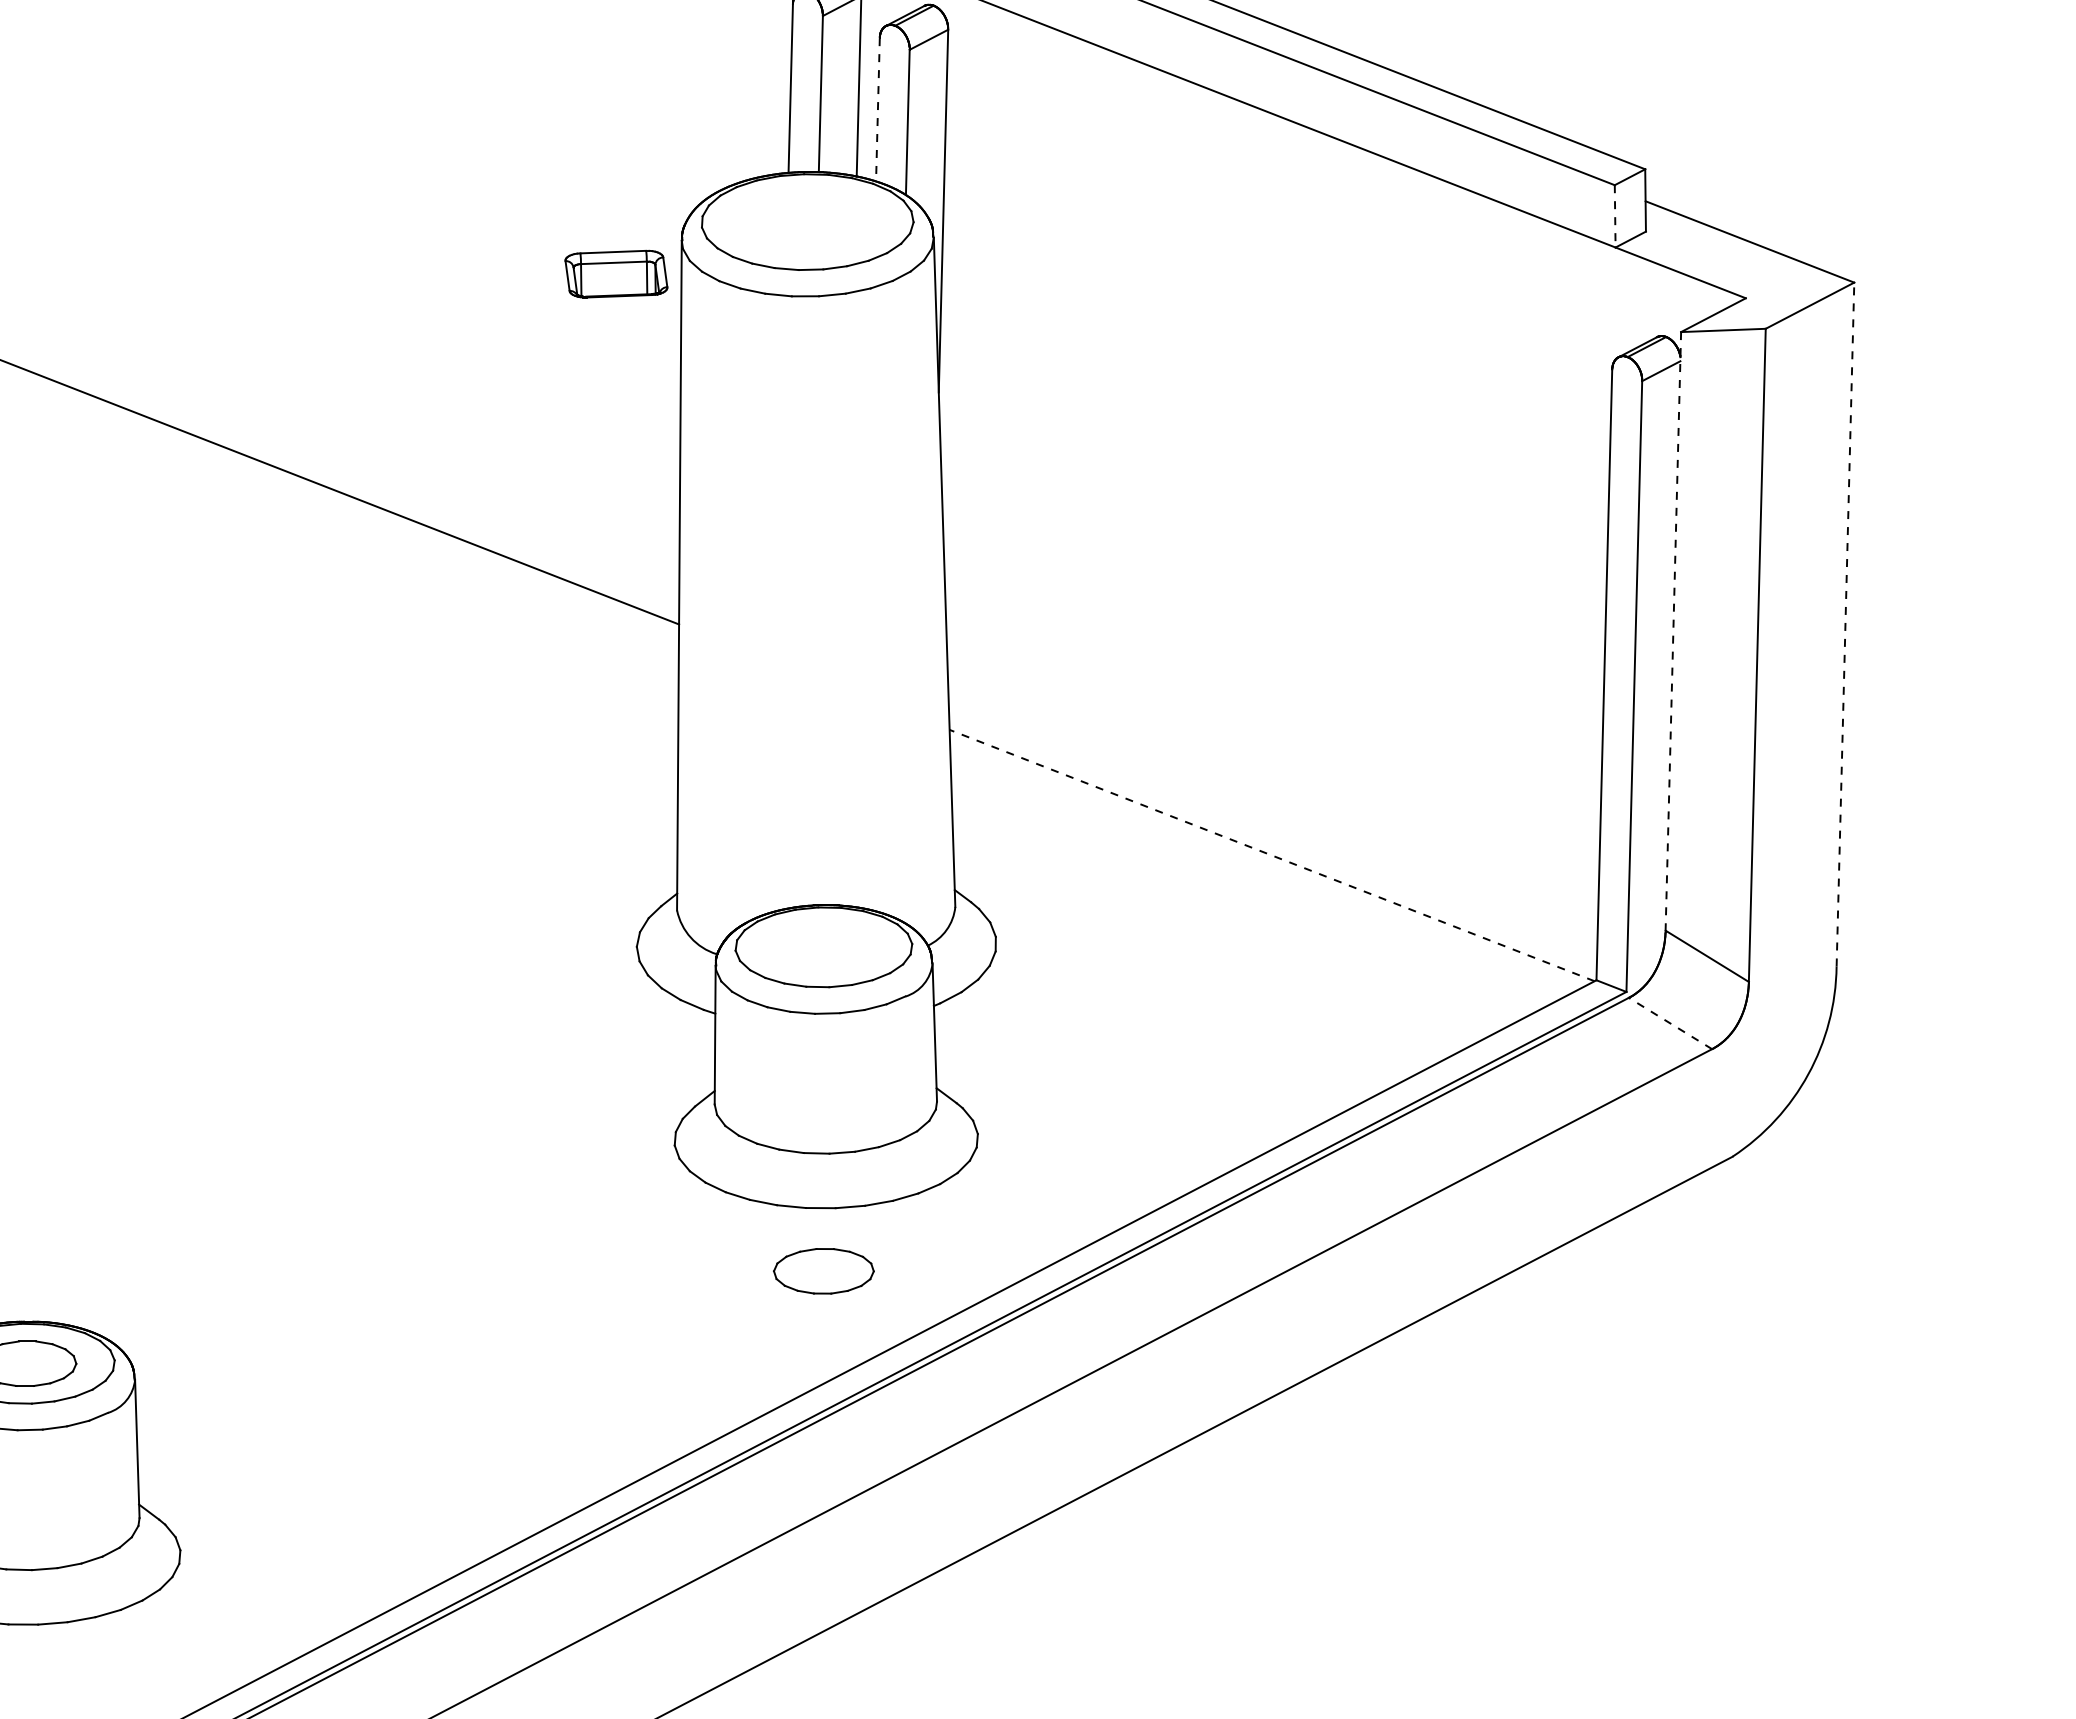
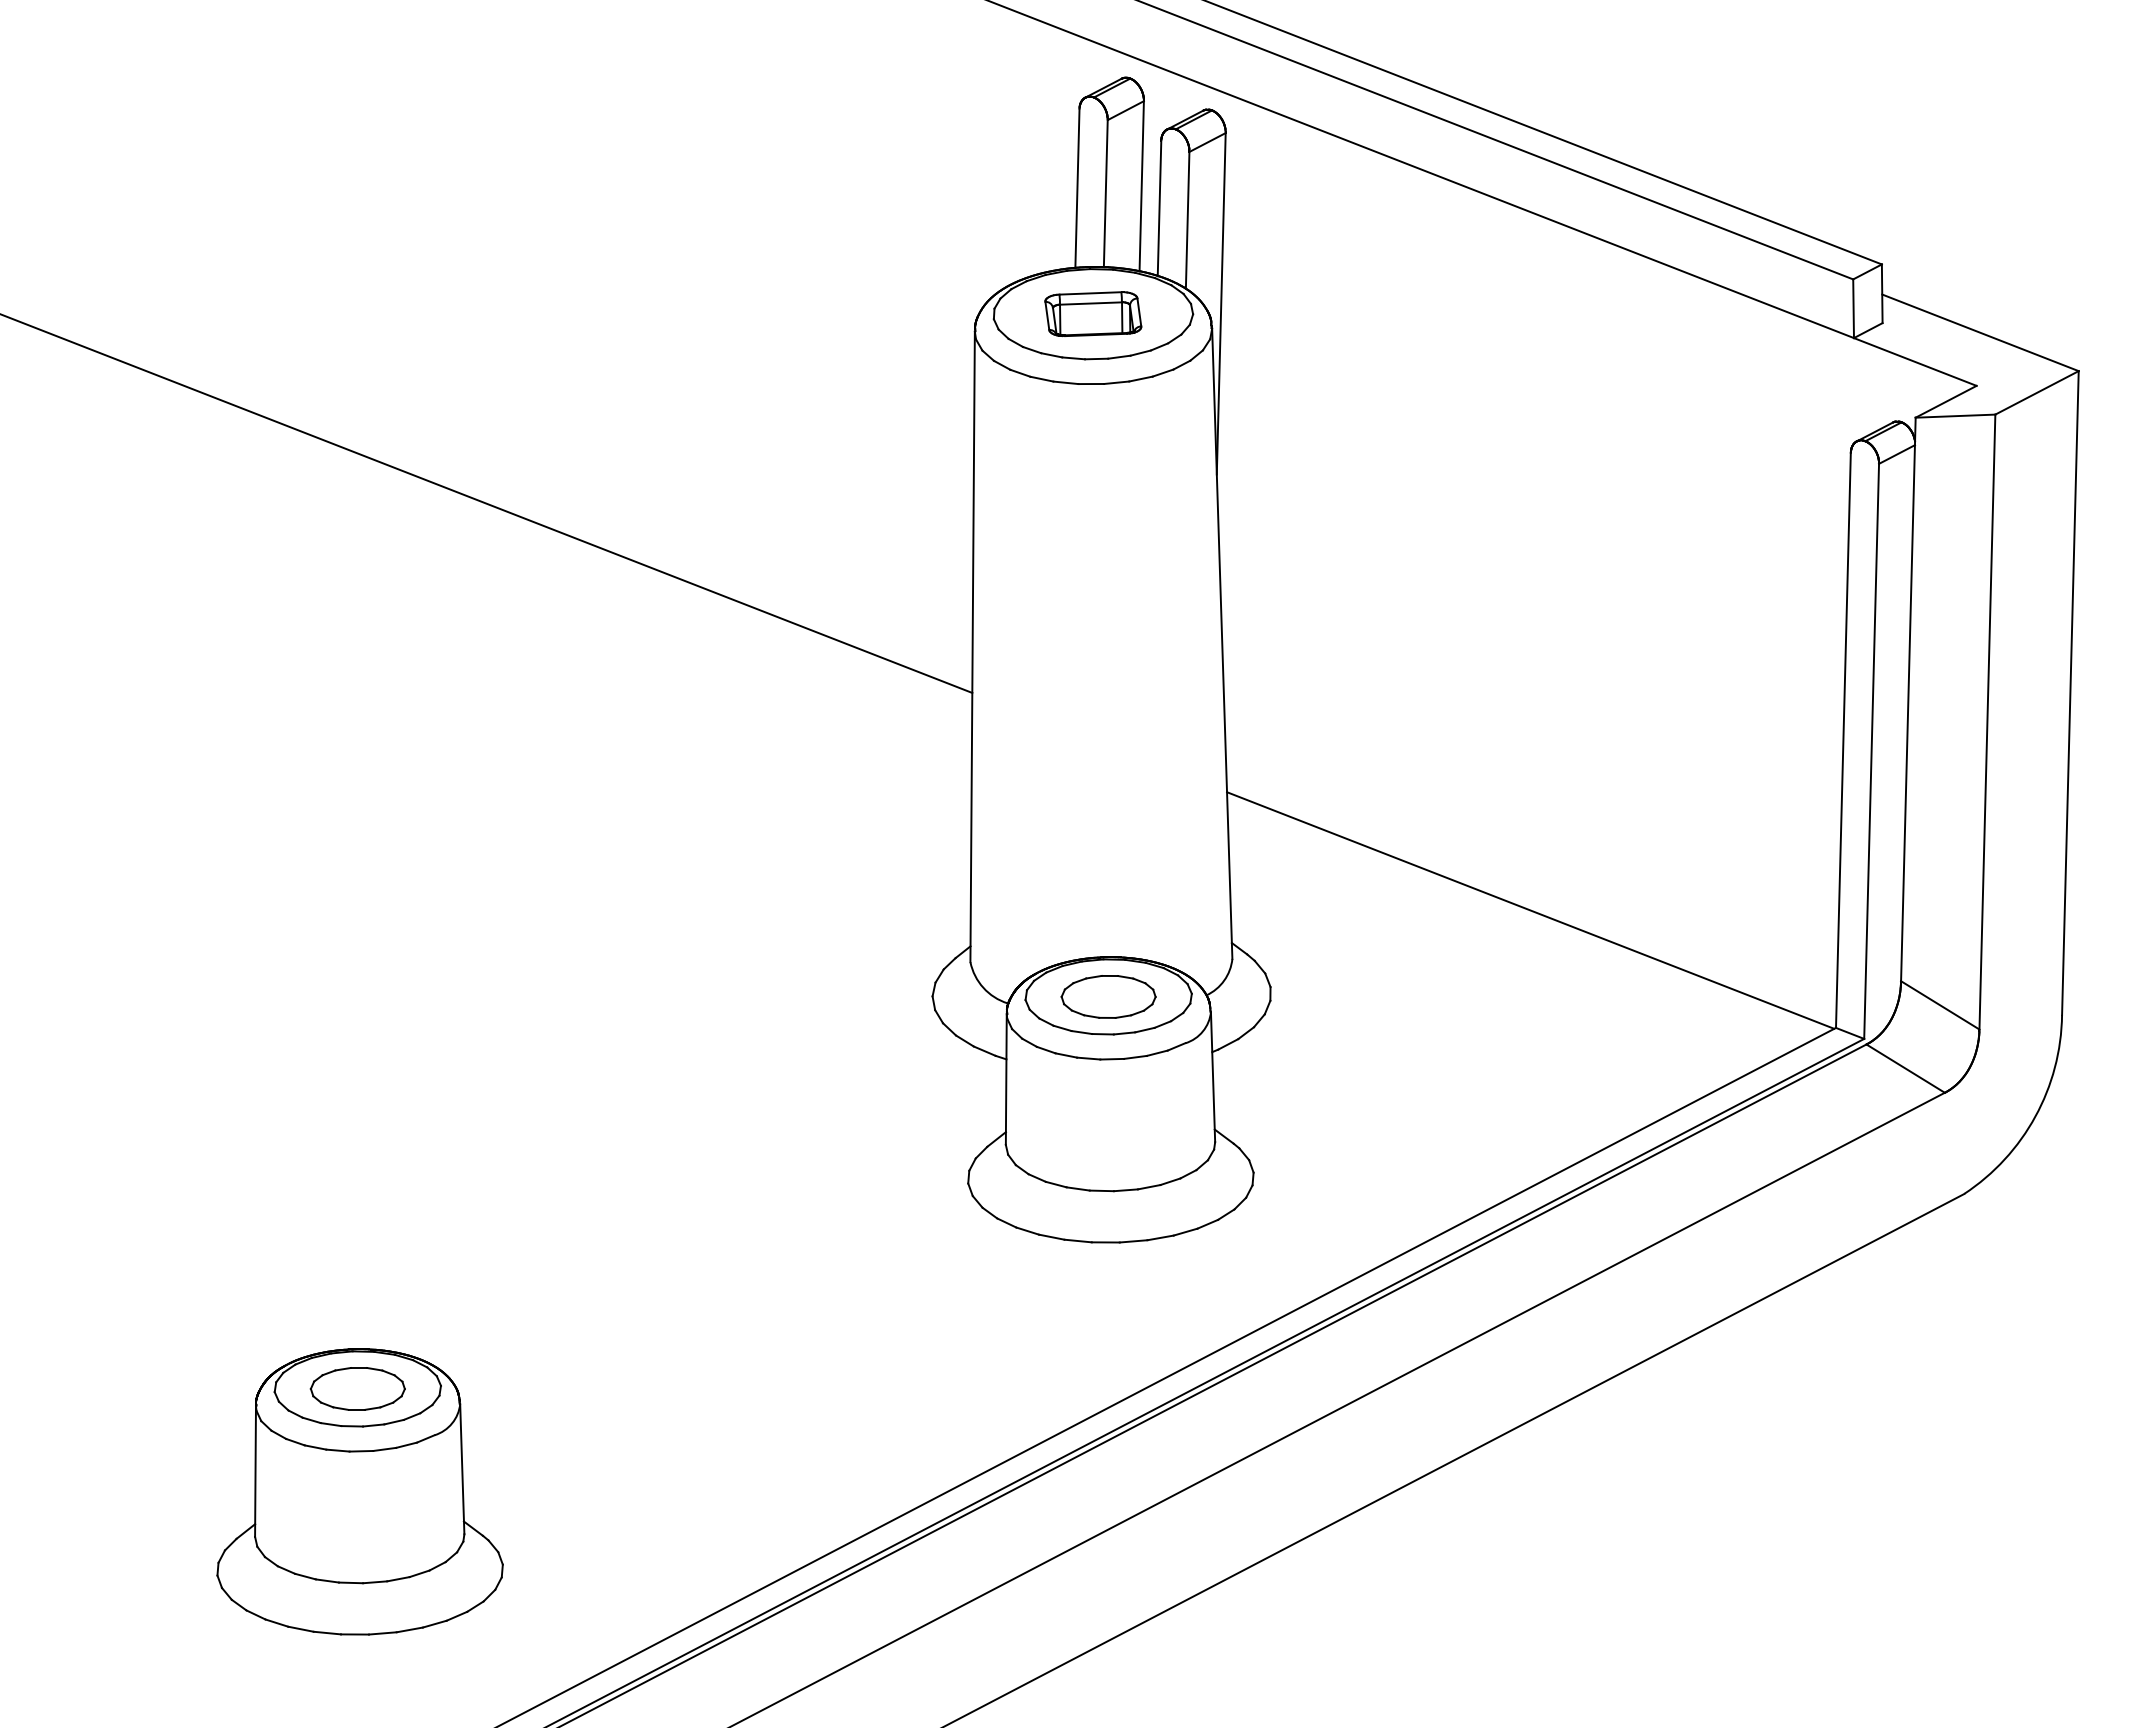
line: (877, 109) -> (1159, 208), dashed -> solid
line: (1615, 217) -> (1853, 309), dashed -> solid
part: (616, 274) -> (1093, 314), moved
line: (1845, 625) -> (2070, 693), dashed -> solid
line: (1673, 631) -> (1908, 699), dashed -> solid
line: (1271, 855) -> (1530, 910), dashed -> solid
line: (1670, 1023) -> (1905, 1068), dashed -> solid
part: (823, 1270) -> (1108, 996), moved

